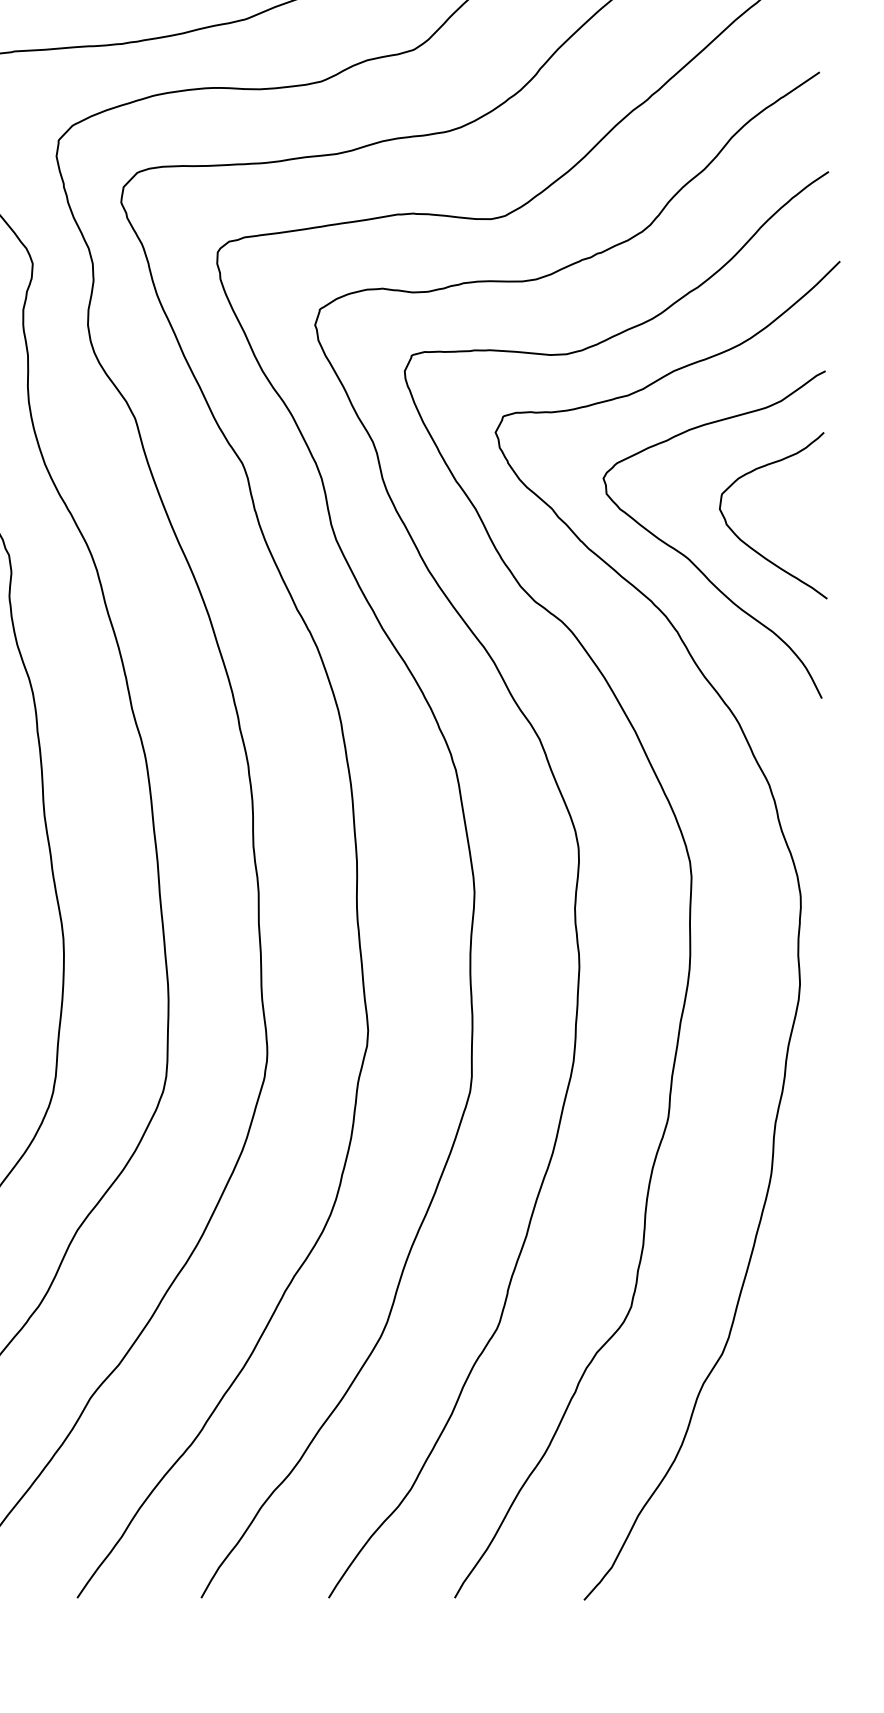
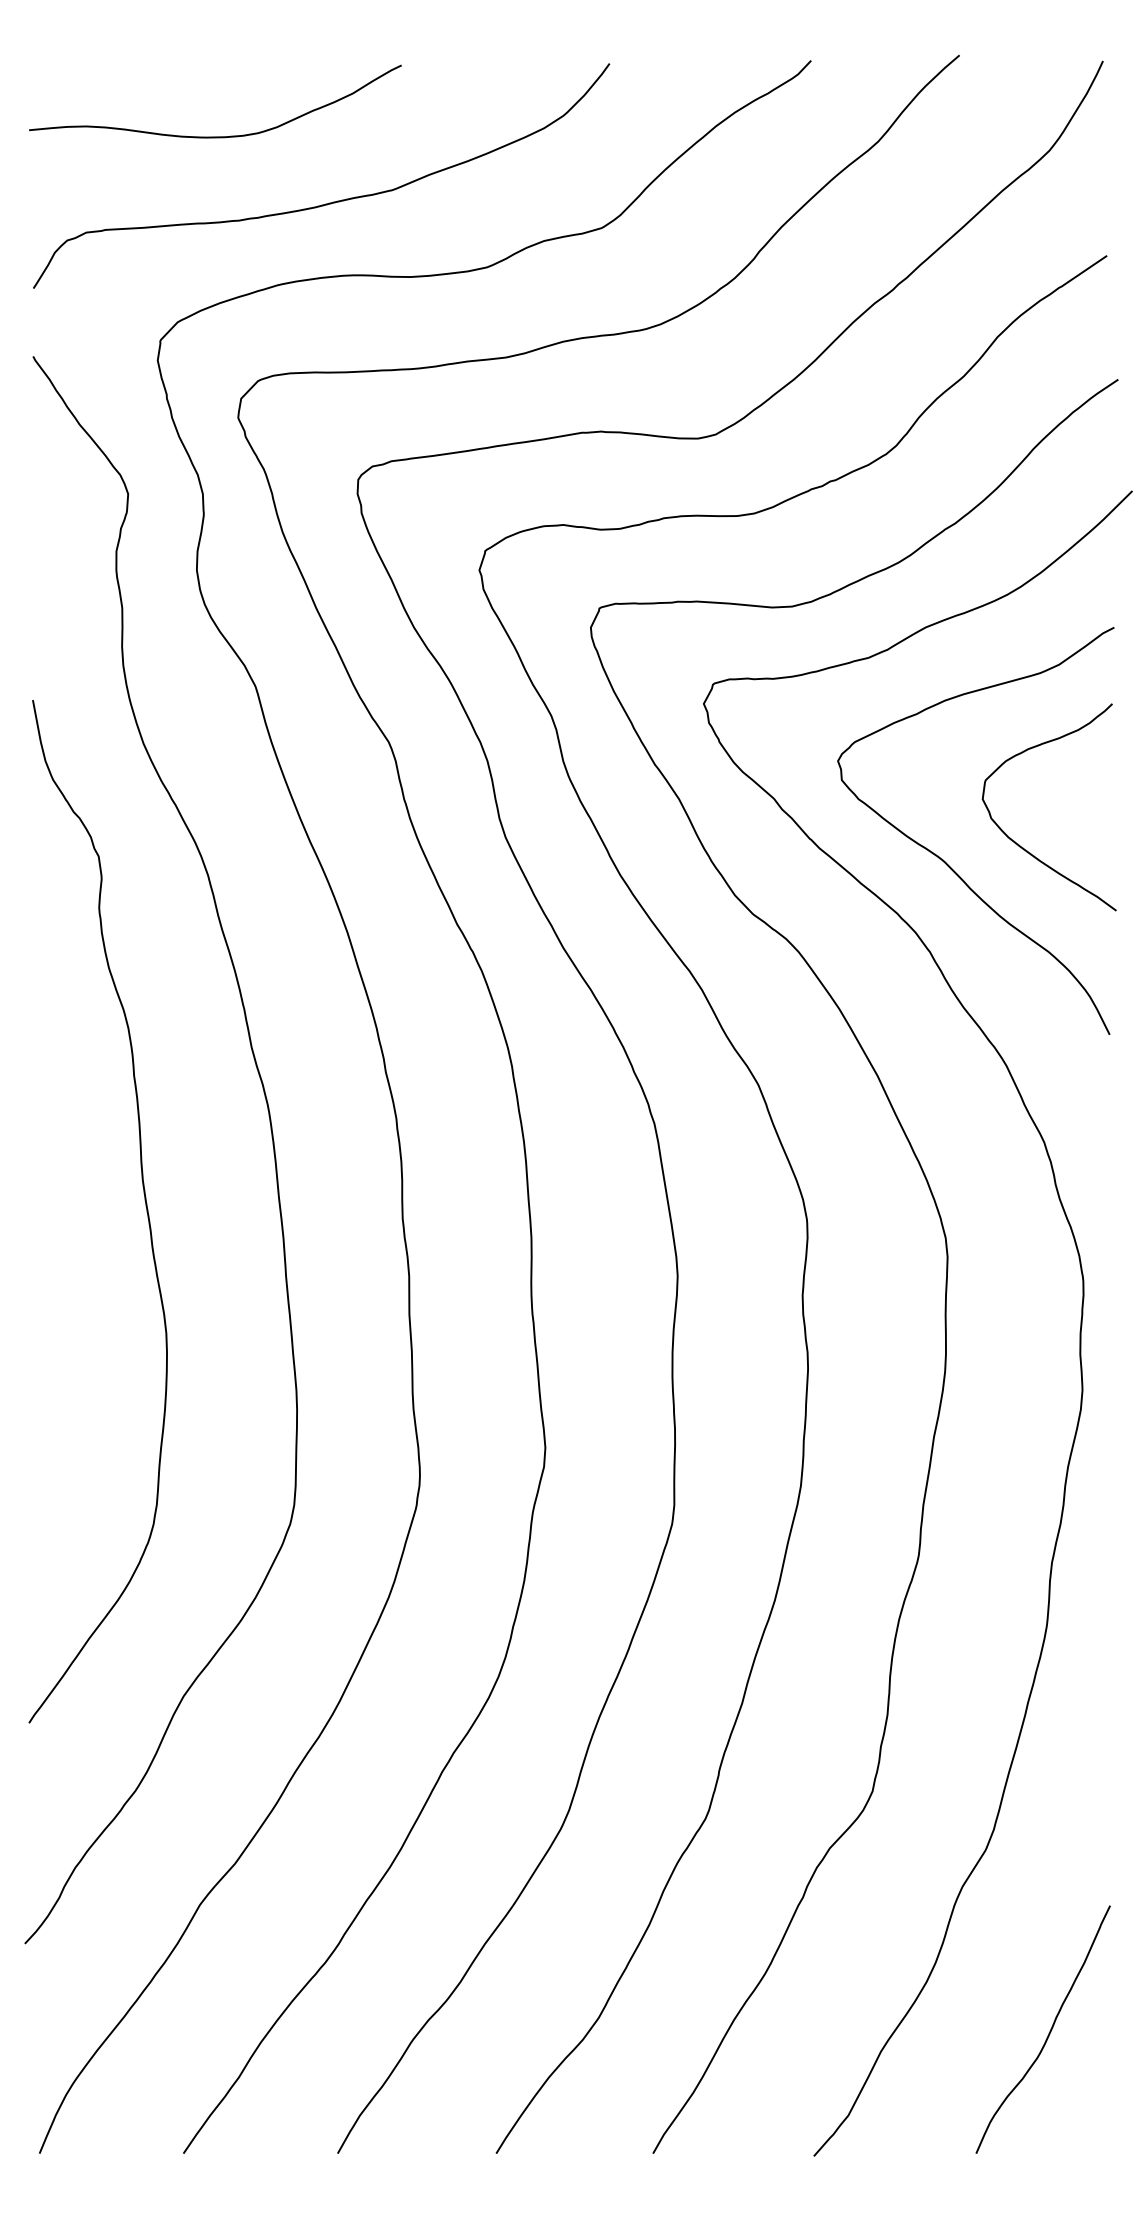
curve: (772, 1501) -> (1048, 2033), added

